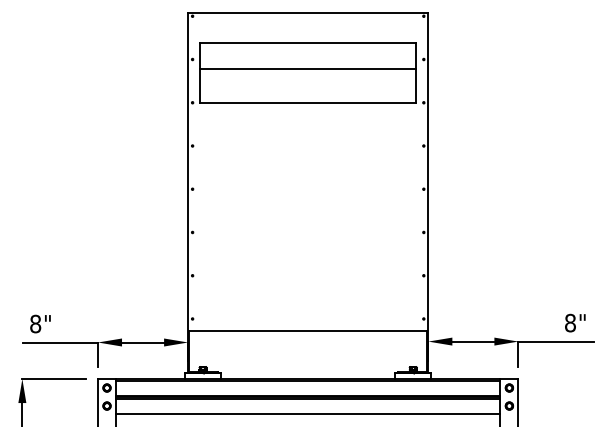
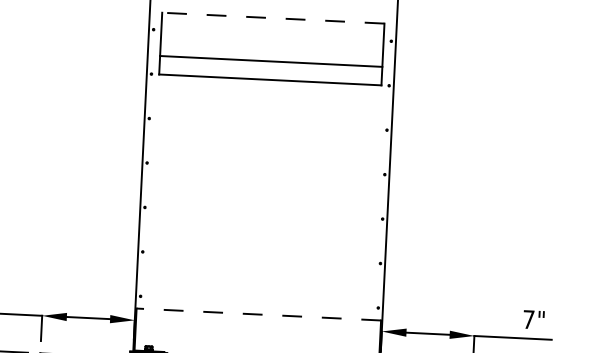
line: (307, 42) -> (272, 17), solid -> dashed
line: (308, 68) -> (271, 61), moved
text: (570, 322) -> (528, 318), 8" -> 7"
line: (308, 330) -> (259, 314), solid -> dashed

